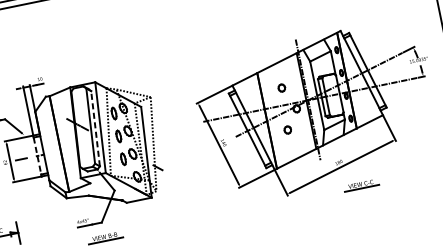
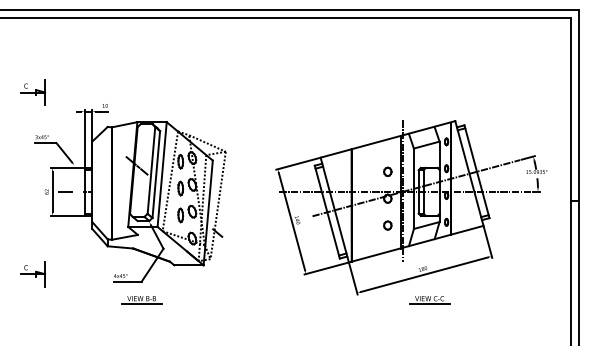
part: (281, 87) -> (387, 171), moved
line: (95, 128) -> (156, 174), dashed -> solid
part: (287, 130) -> (387, 225), moved
line: (37, 155) -> (84, 191), dashed -> solid
part: (361, 185) -> (429, 300), moved

